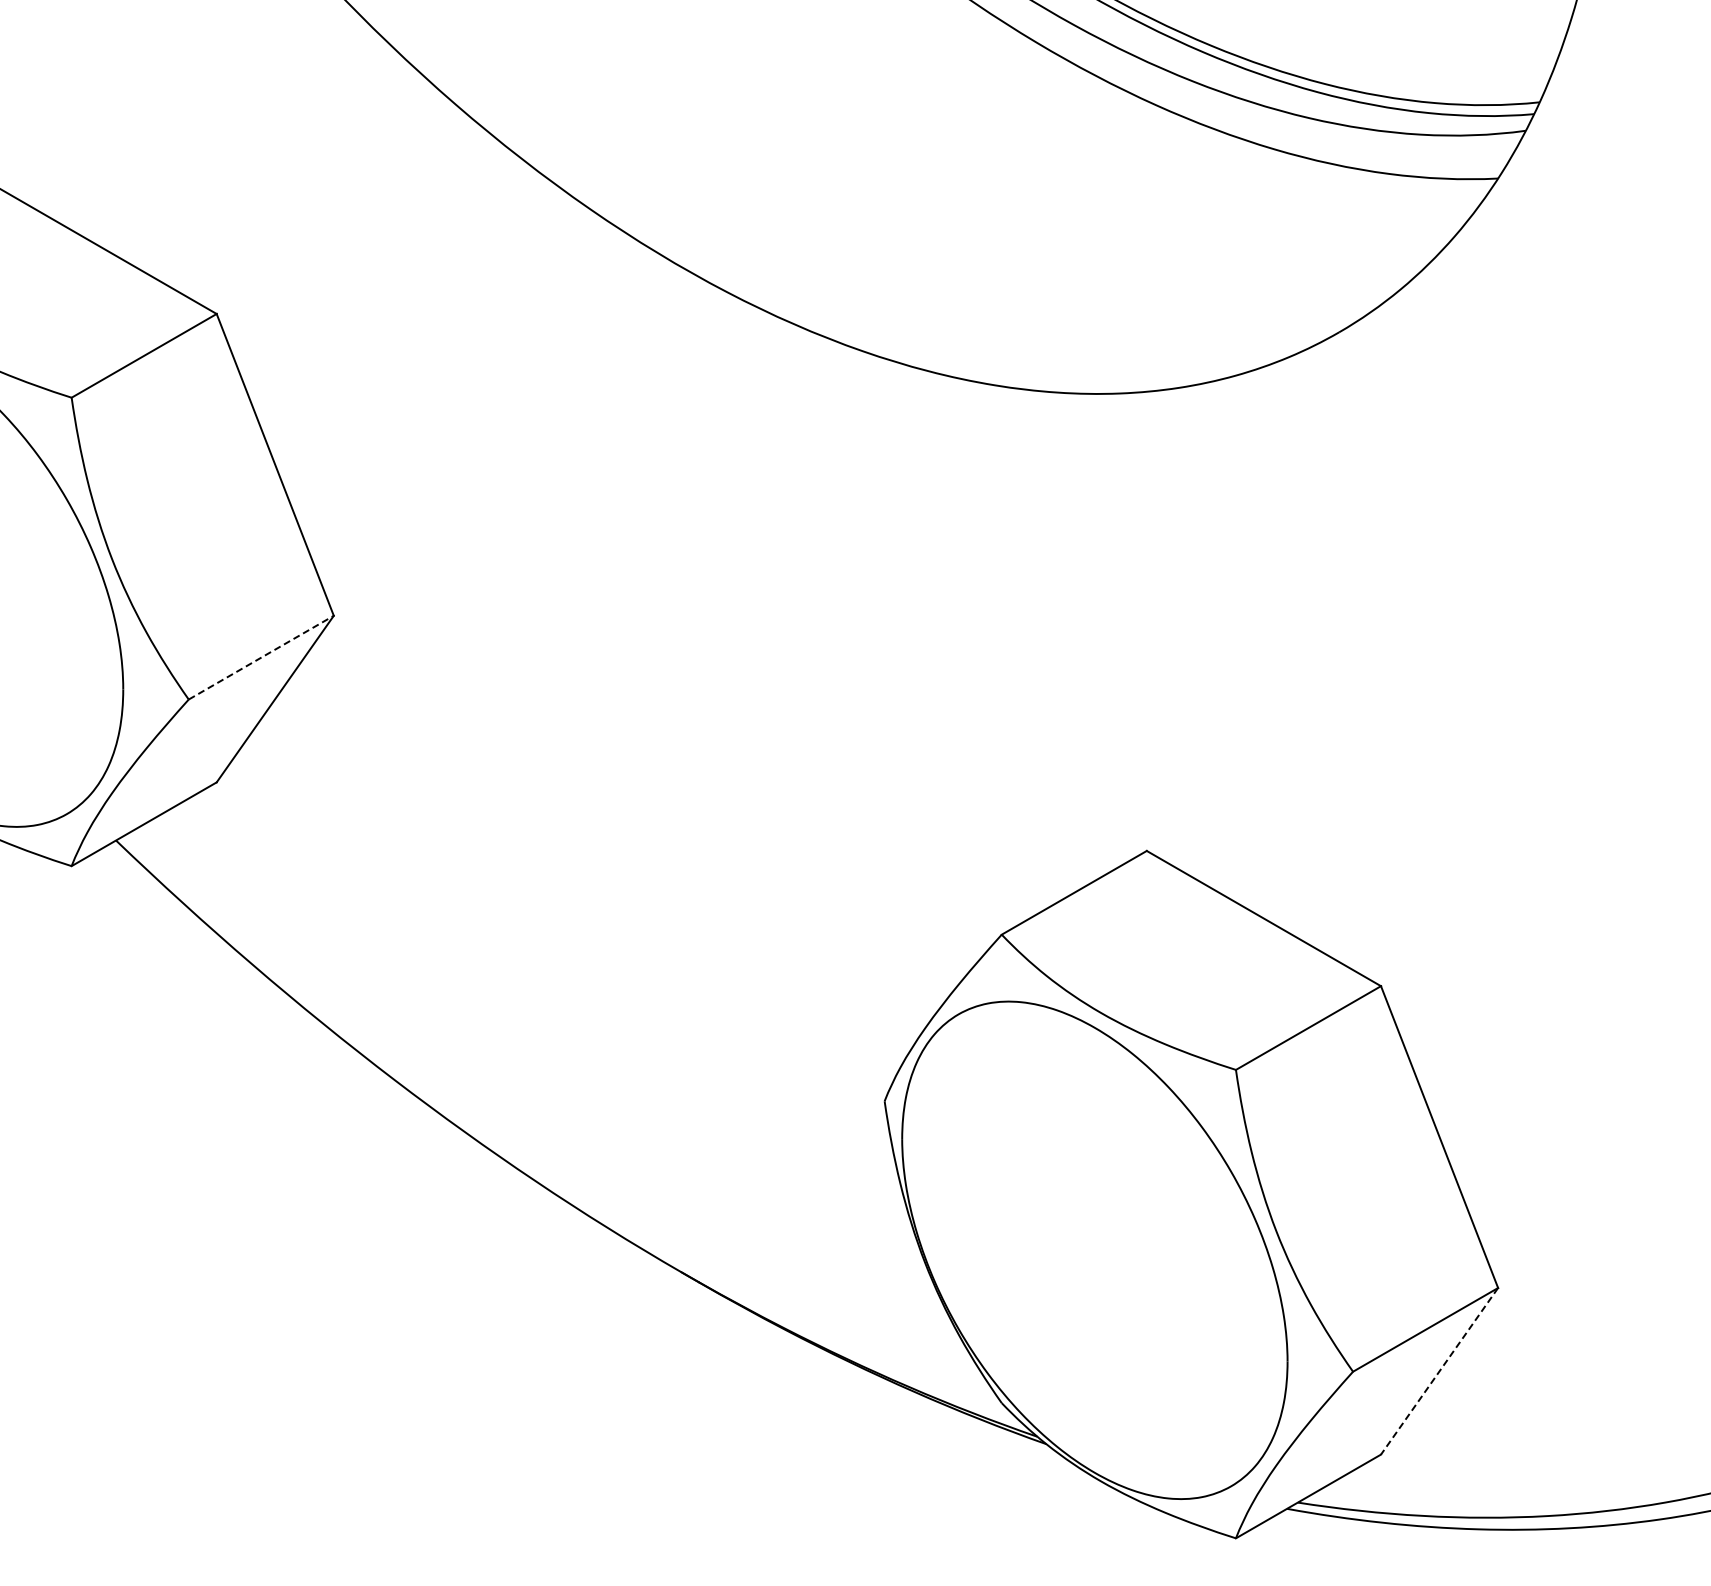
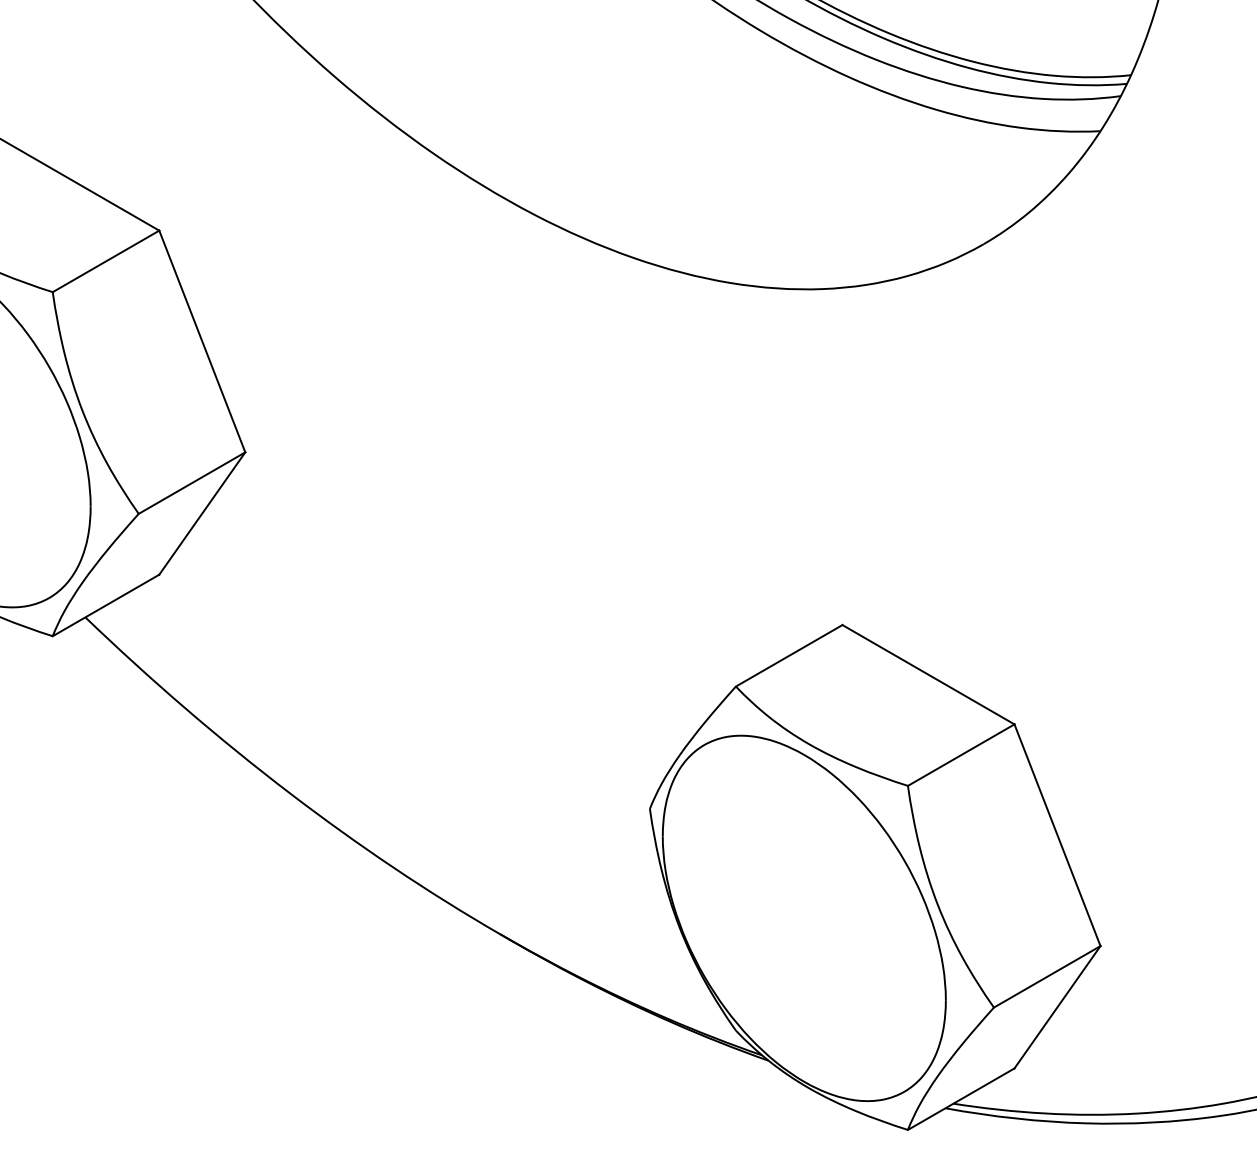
line: (261, 657) -> (192, 482), dashed -> solid
line: (1439, 1371) -> (1057, 1007), dashed -> solid

